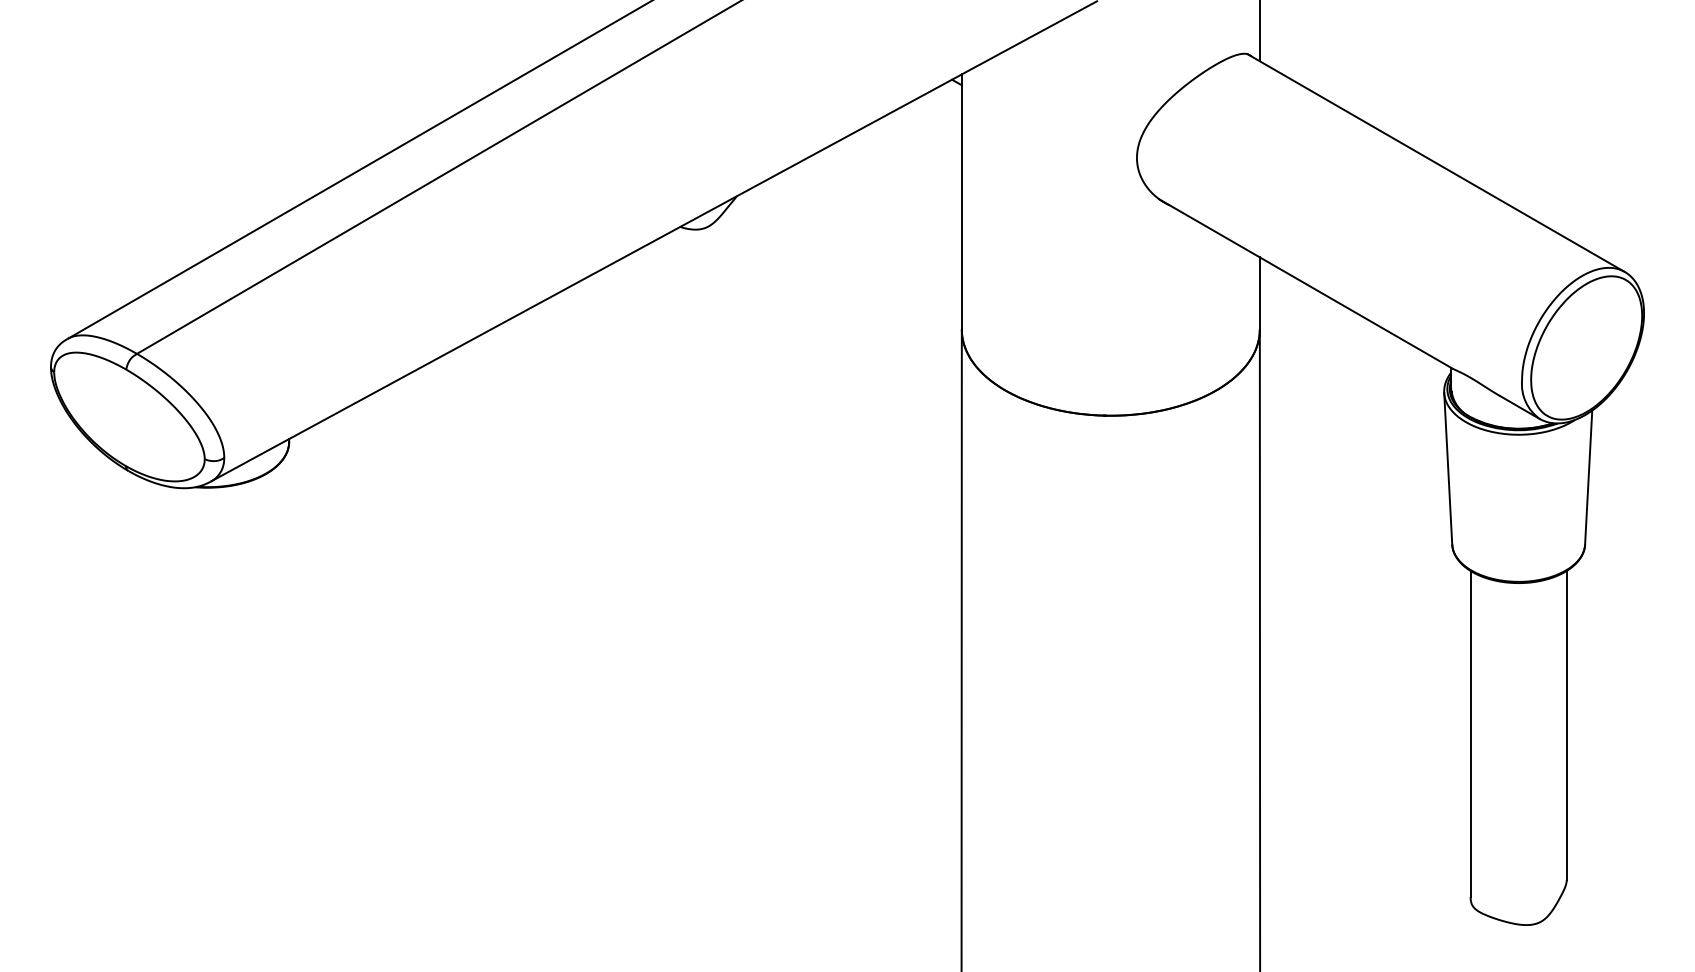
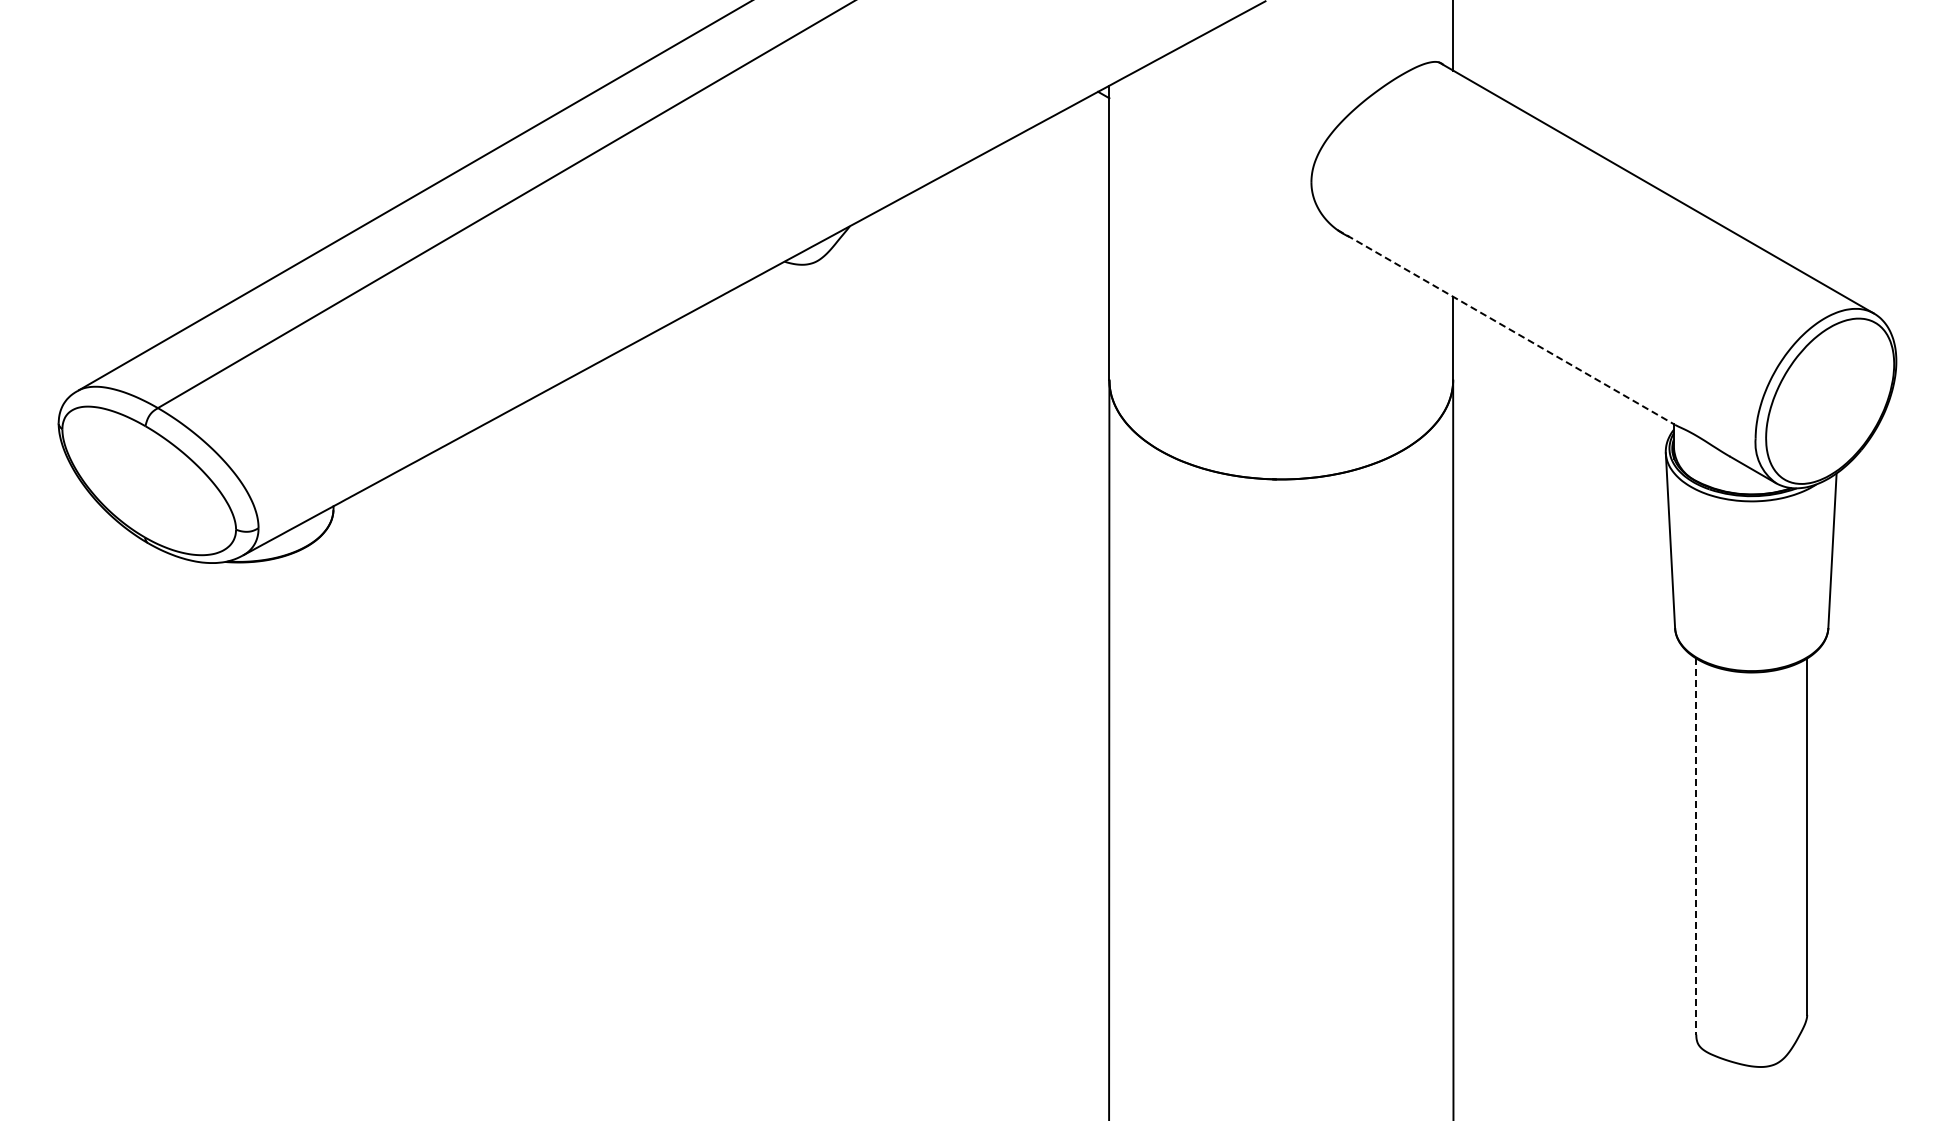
line: (1306, 284) -> (1506, 327), solid -> dashed
line: (1470, 734) -> (1696, 847), solid -> dashed

